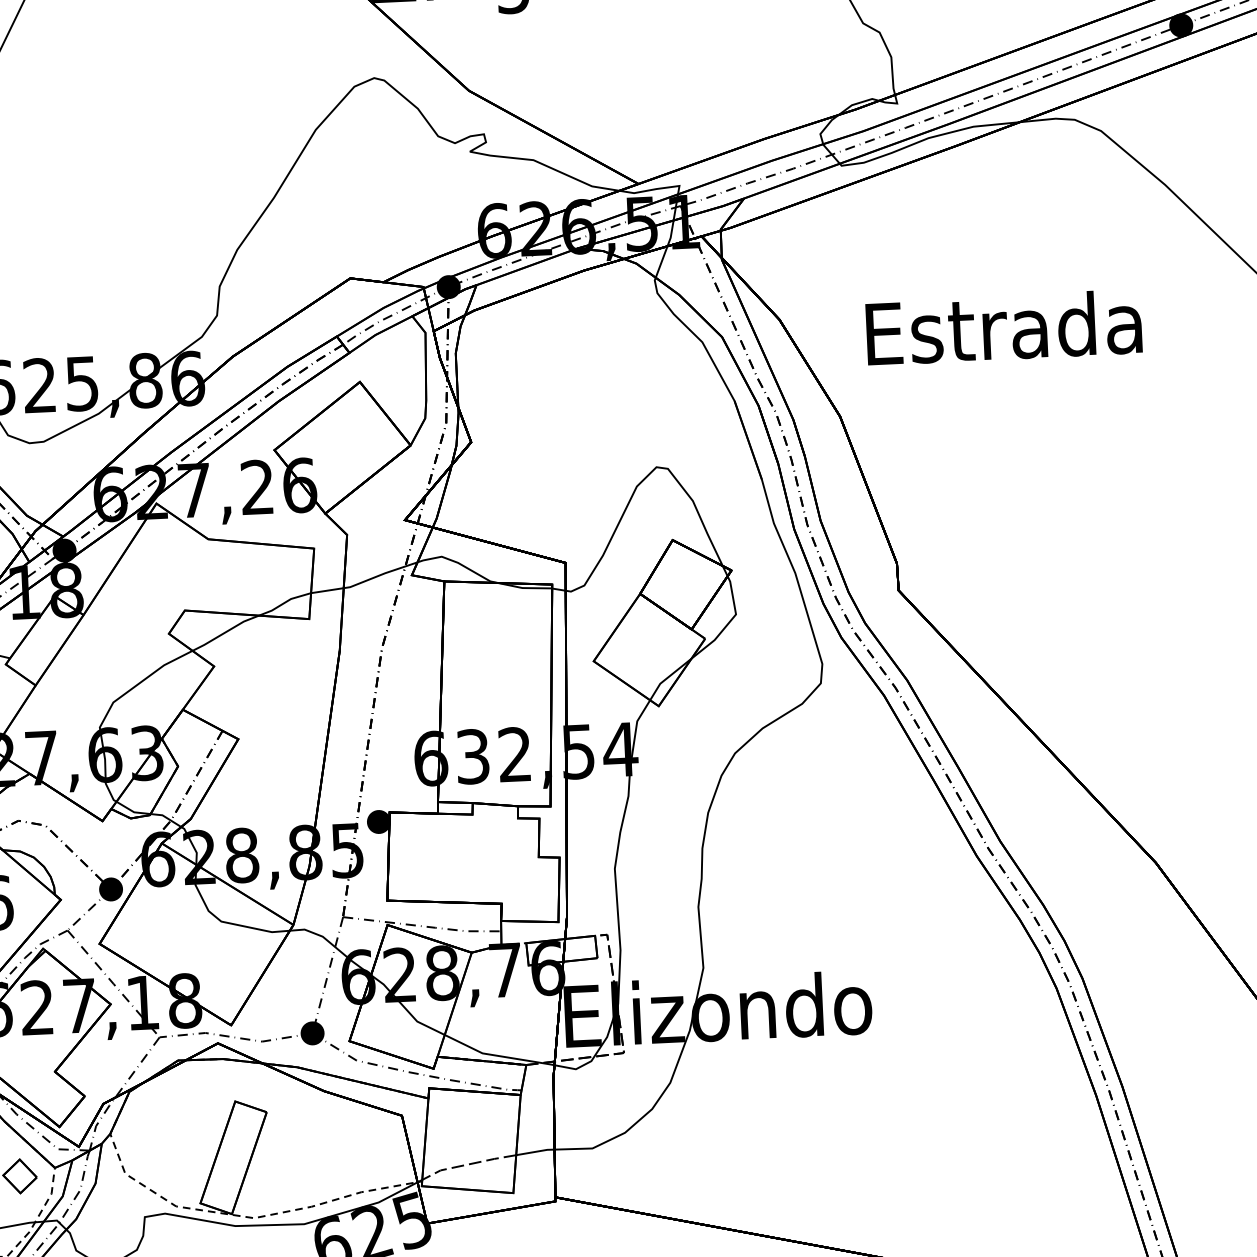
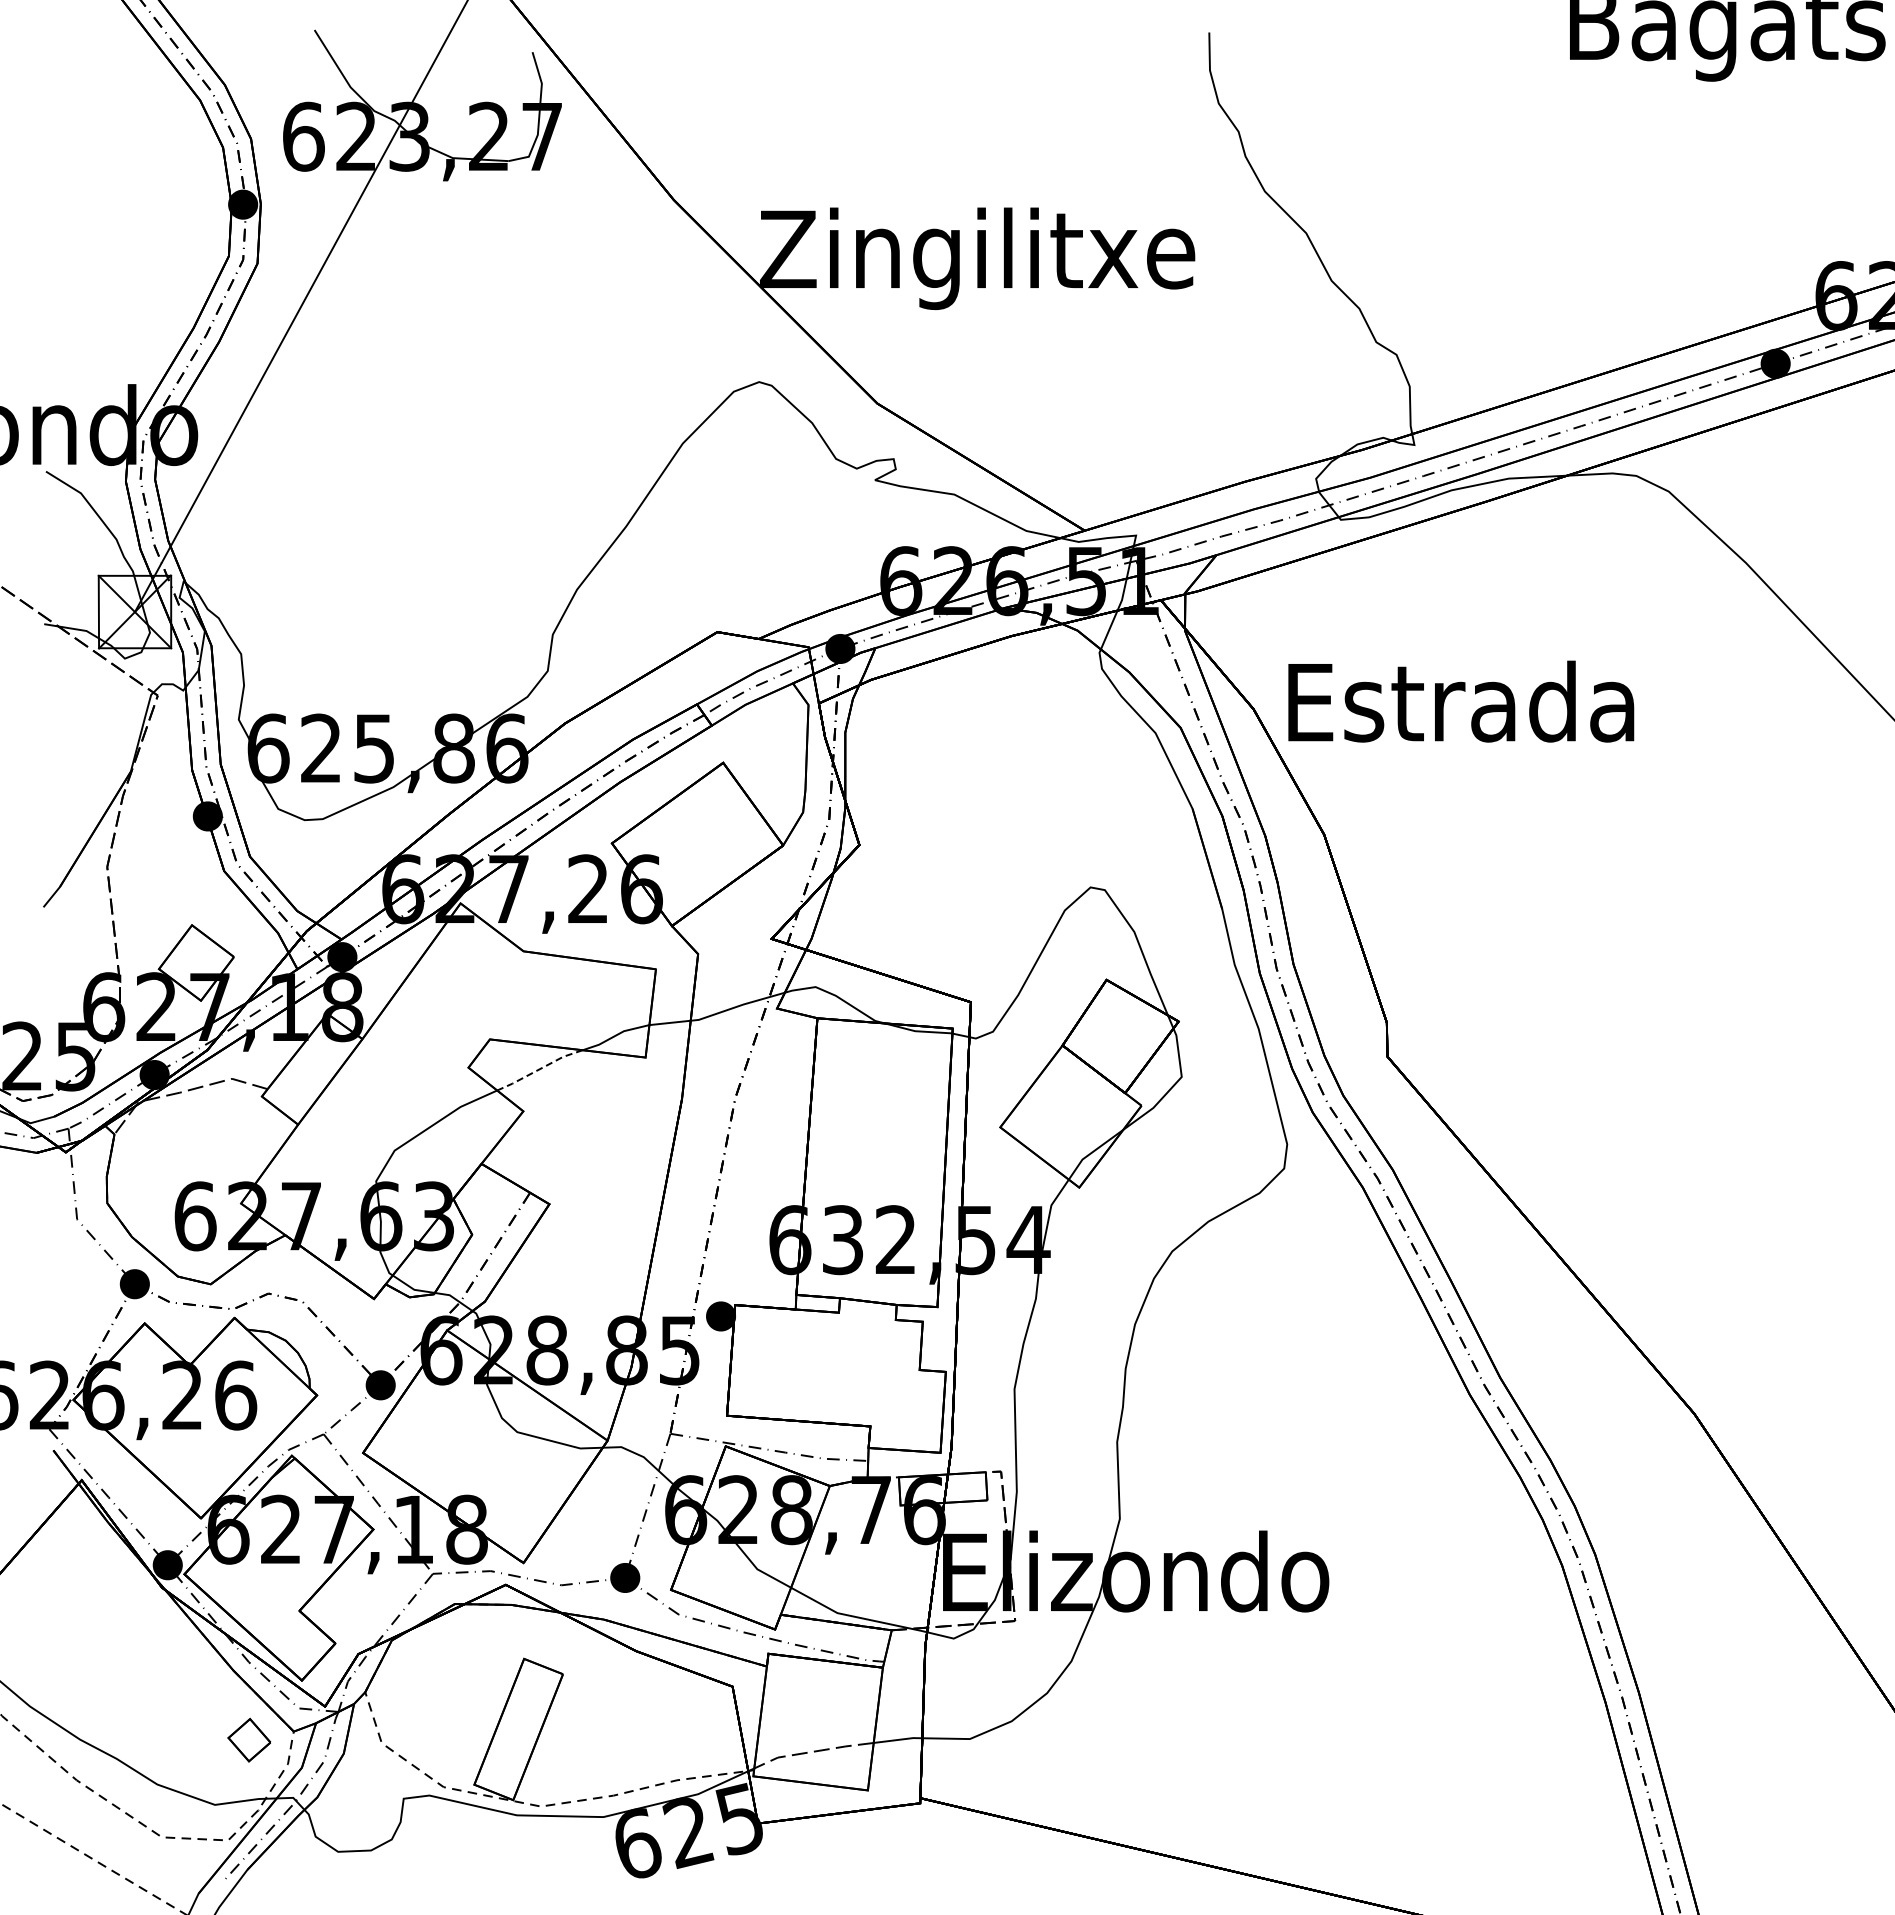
text: (1004, 327) -> (1461, 701), moved
line: (225, 632) -> (539, 1069), solid -> dashed

